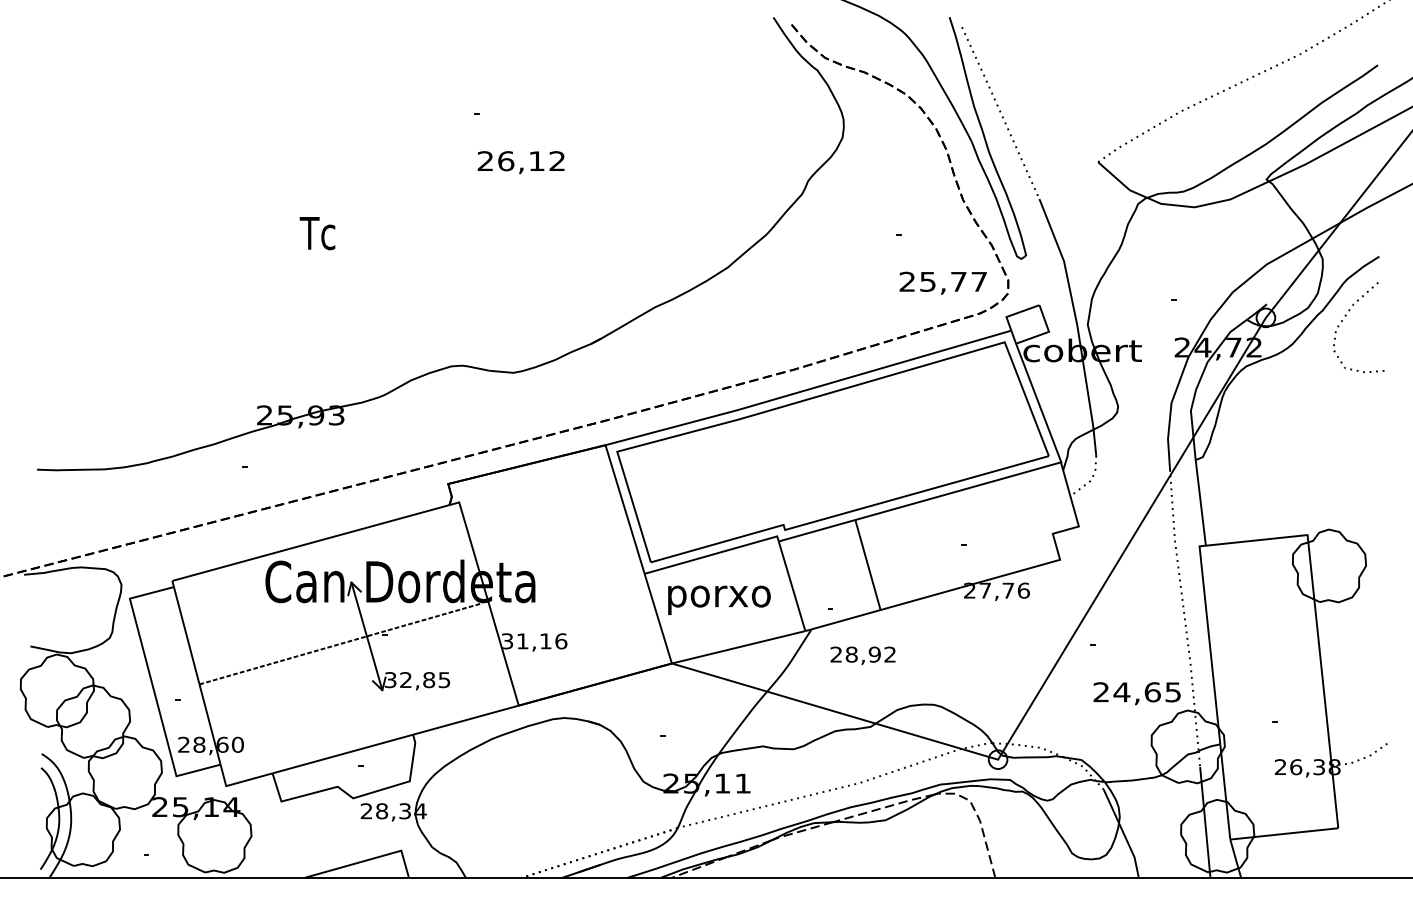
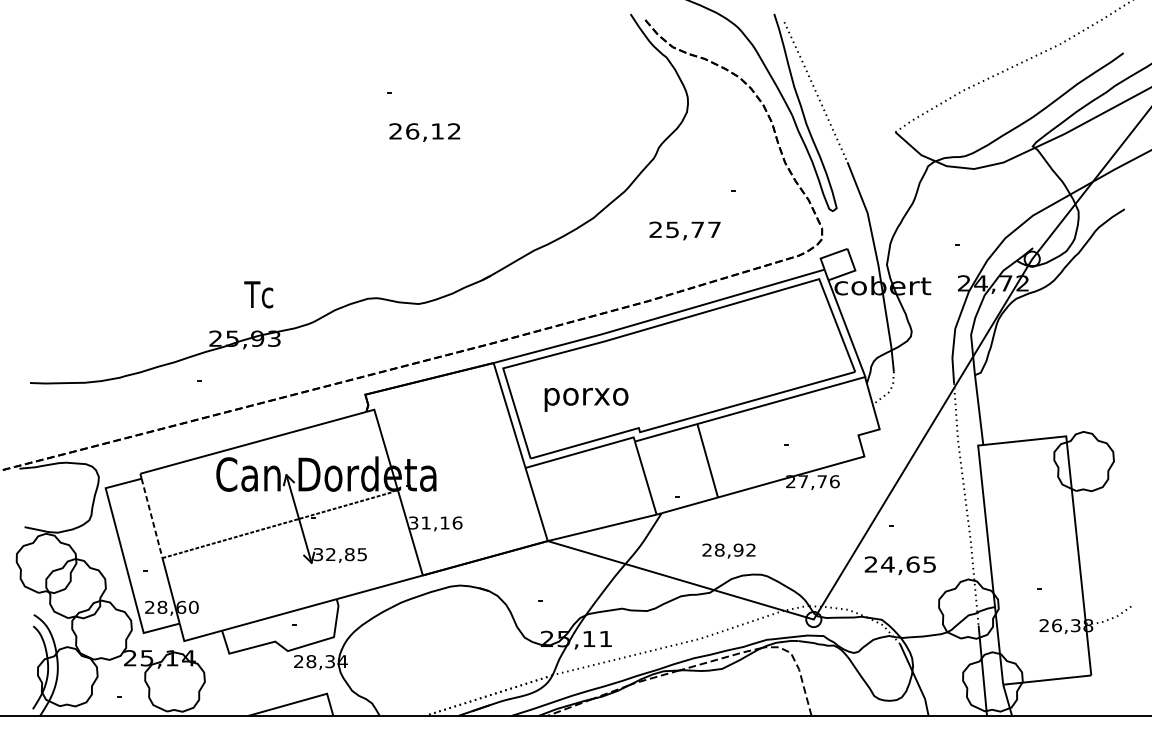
text: (317, 233) -> (258, 294), moved
text: (942, 282) -> (684, 230), moved
curve: (1346, 316) -> (1097, 258), removed
text: (719, 600) -> (586, 399), moved
line: (186, 636) -> (151, 519), solid -> dashed
text: (862, 655) -> (728, 550), moved
text: (1136, 693) -> (899, 565), moved

